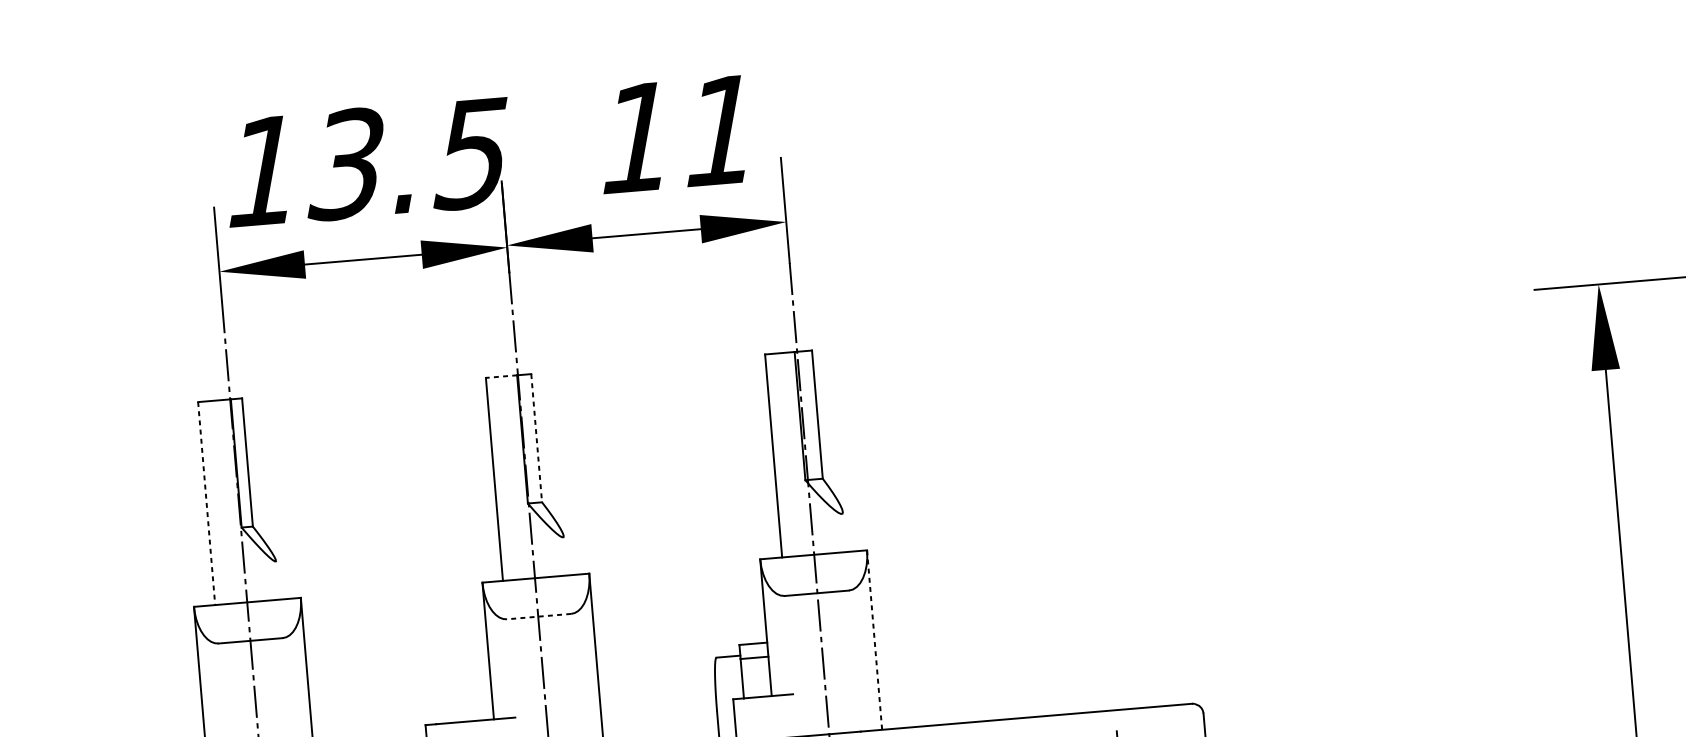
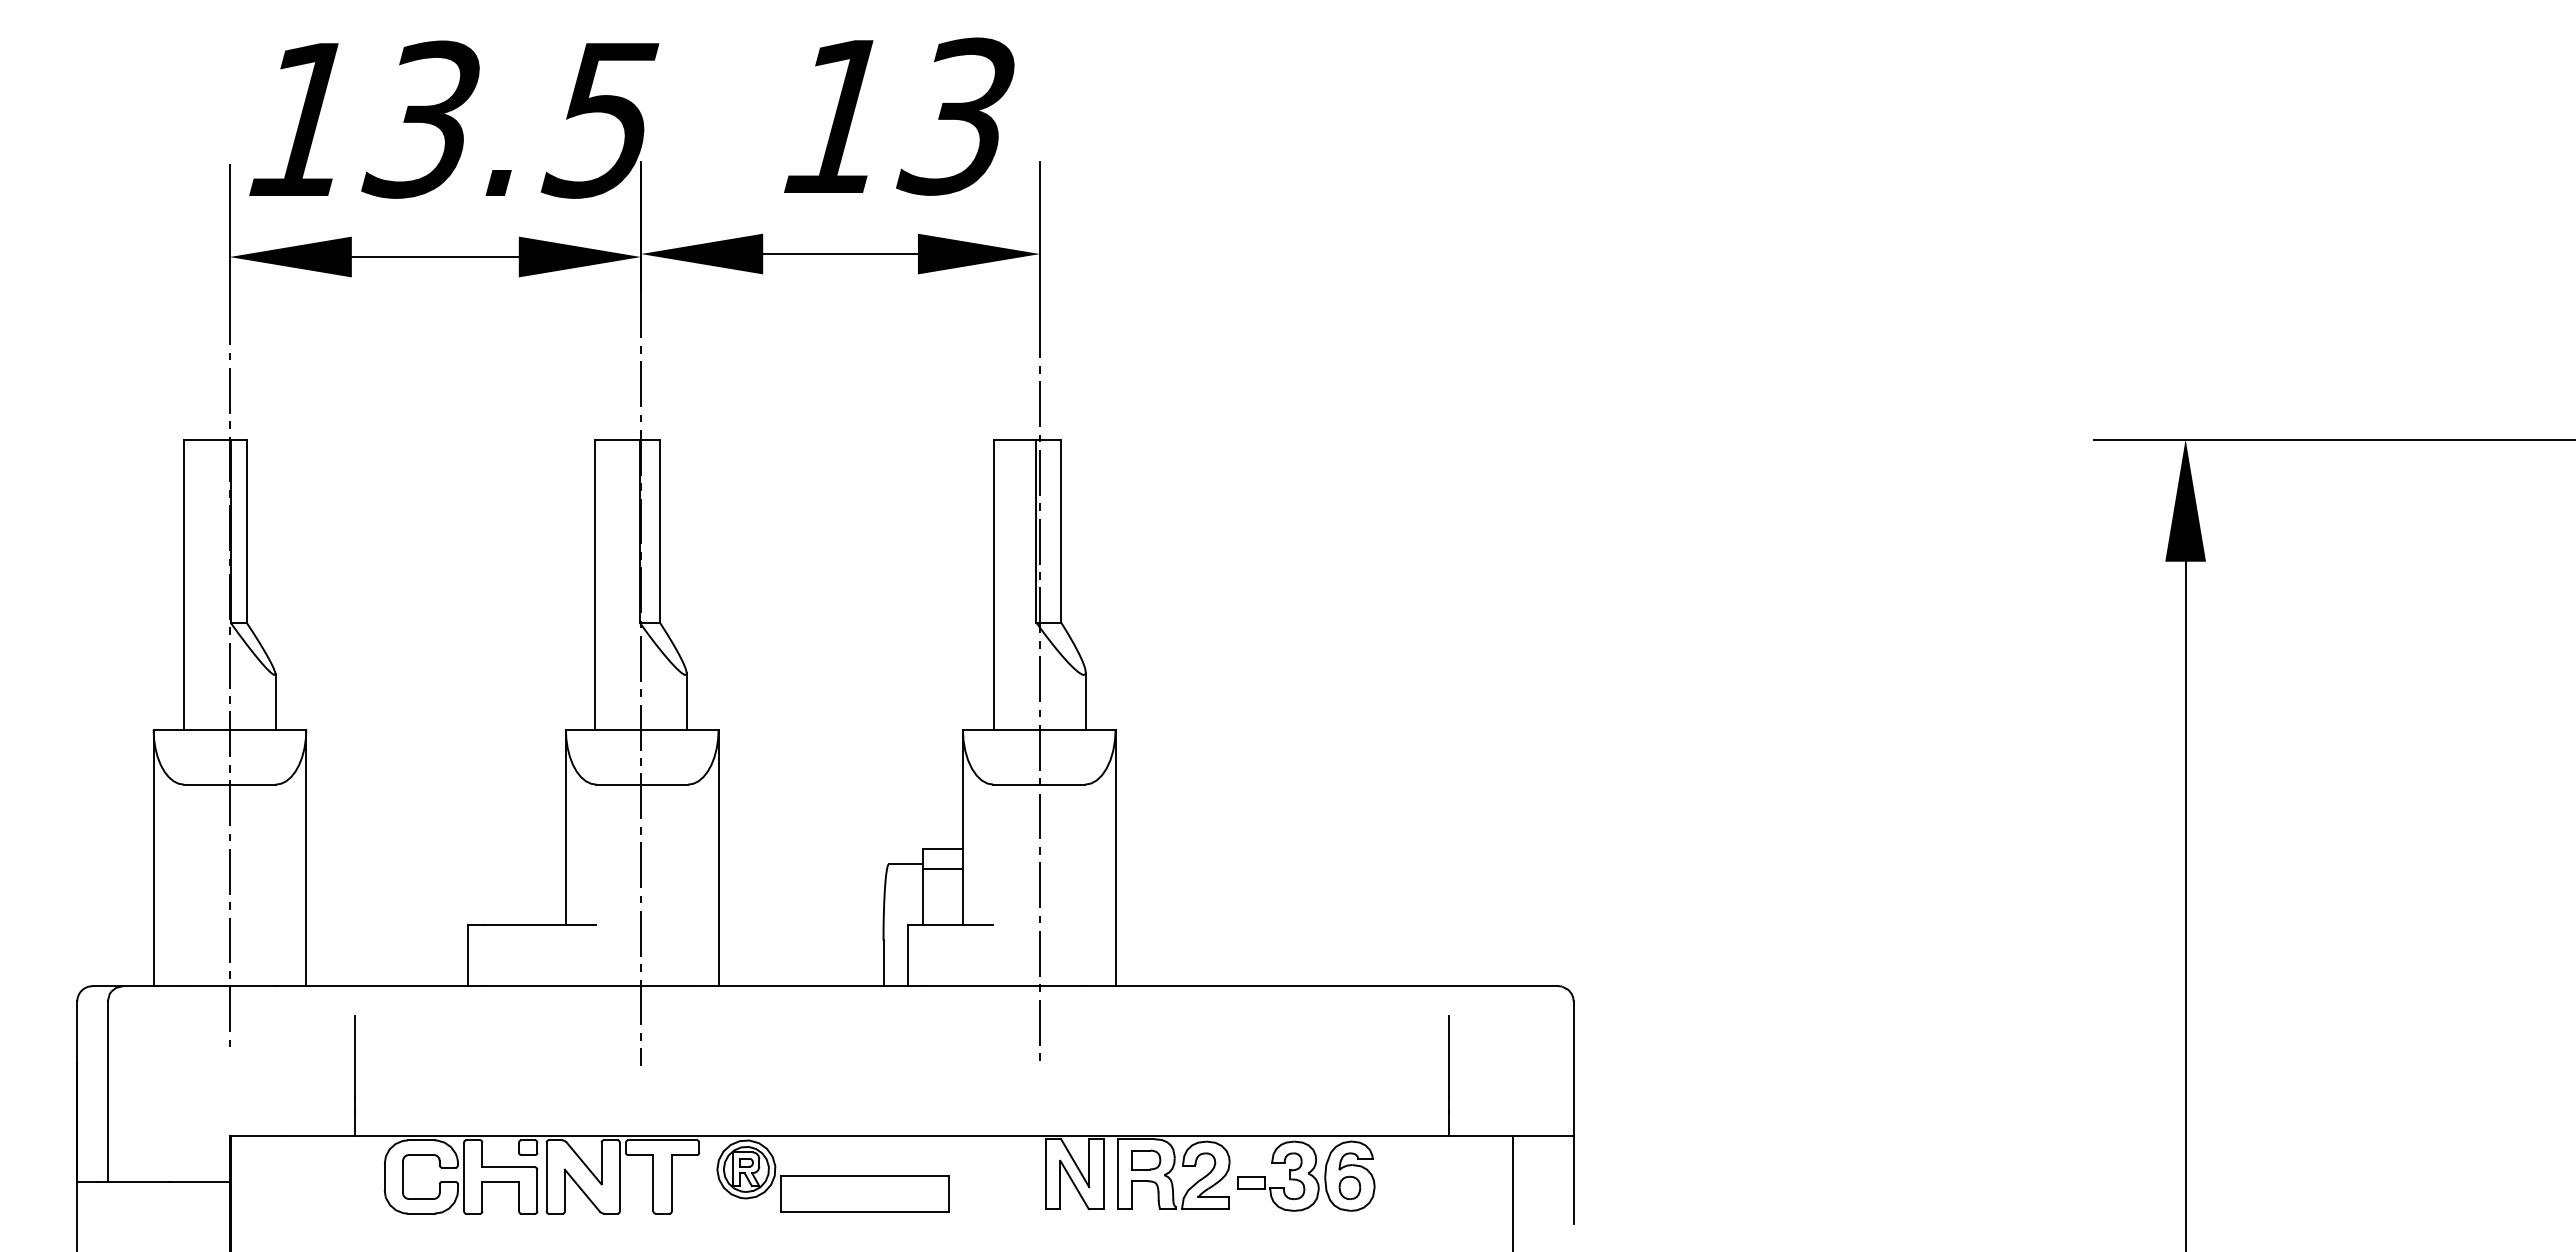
text: (719, 130) -> (955, 116), 11 -> 13
line: (501, 376) -> (617, 439), dashed -> solid
line: (537, 438) -> (660, 531), dashed -> solid
line: (206, 504) -> (183, 585), dashed -> solid
line: (844, 531) -> (1085, 700), added
line: (565, 555) -> (686, 701), added
line: (277, 579) -> (275, 701), added
line: (539, 616) -> (642, 784), dashed -> solid
line: (874, 640) -> (1115, 858), dashed -> solid

